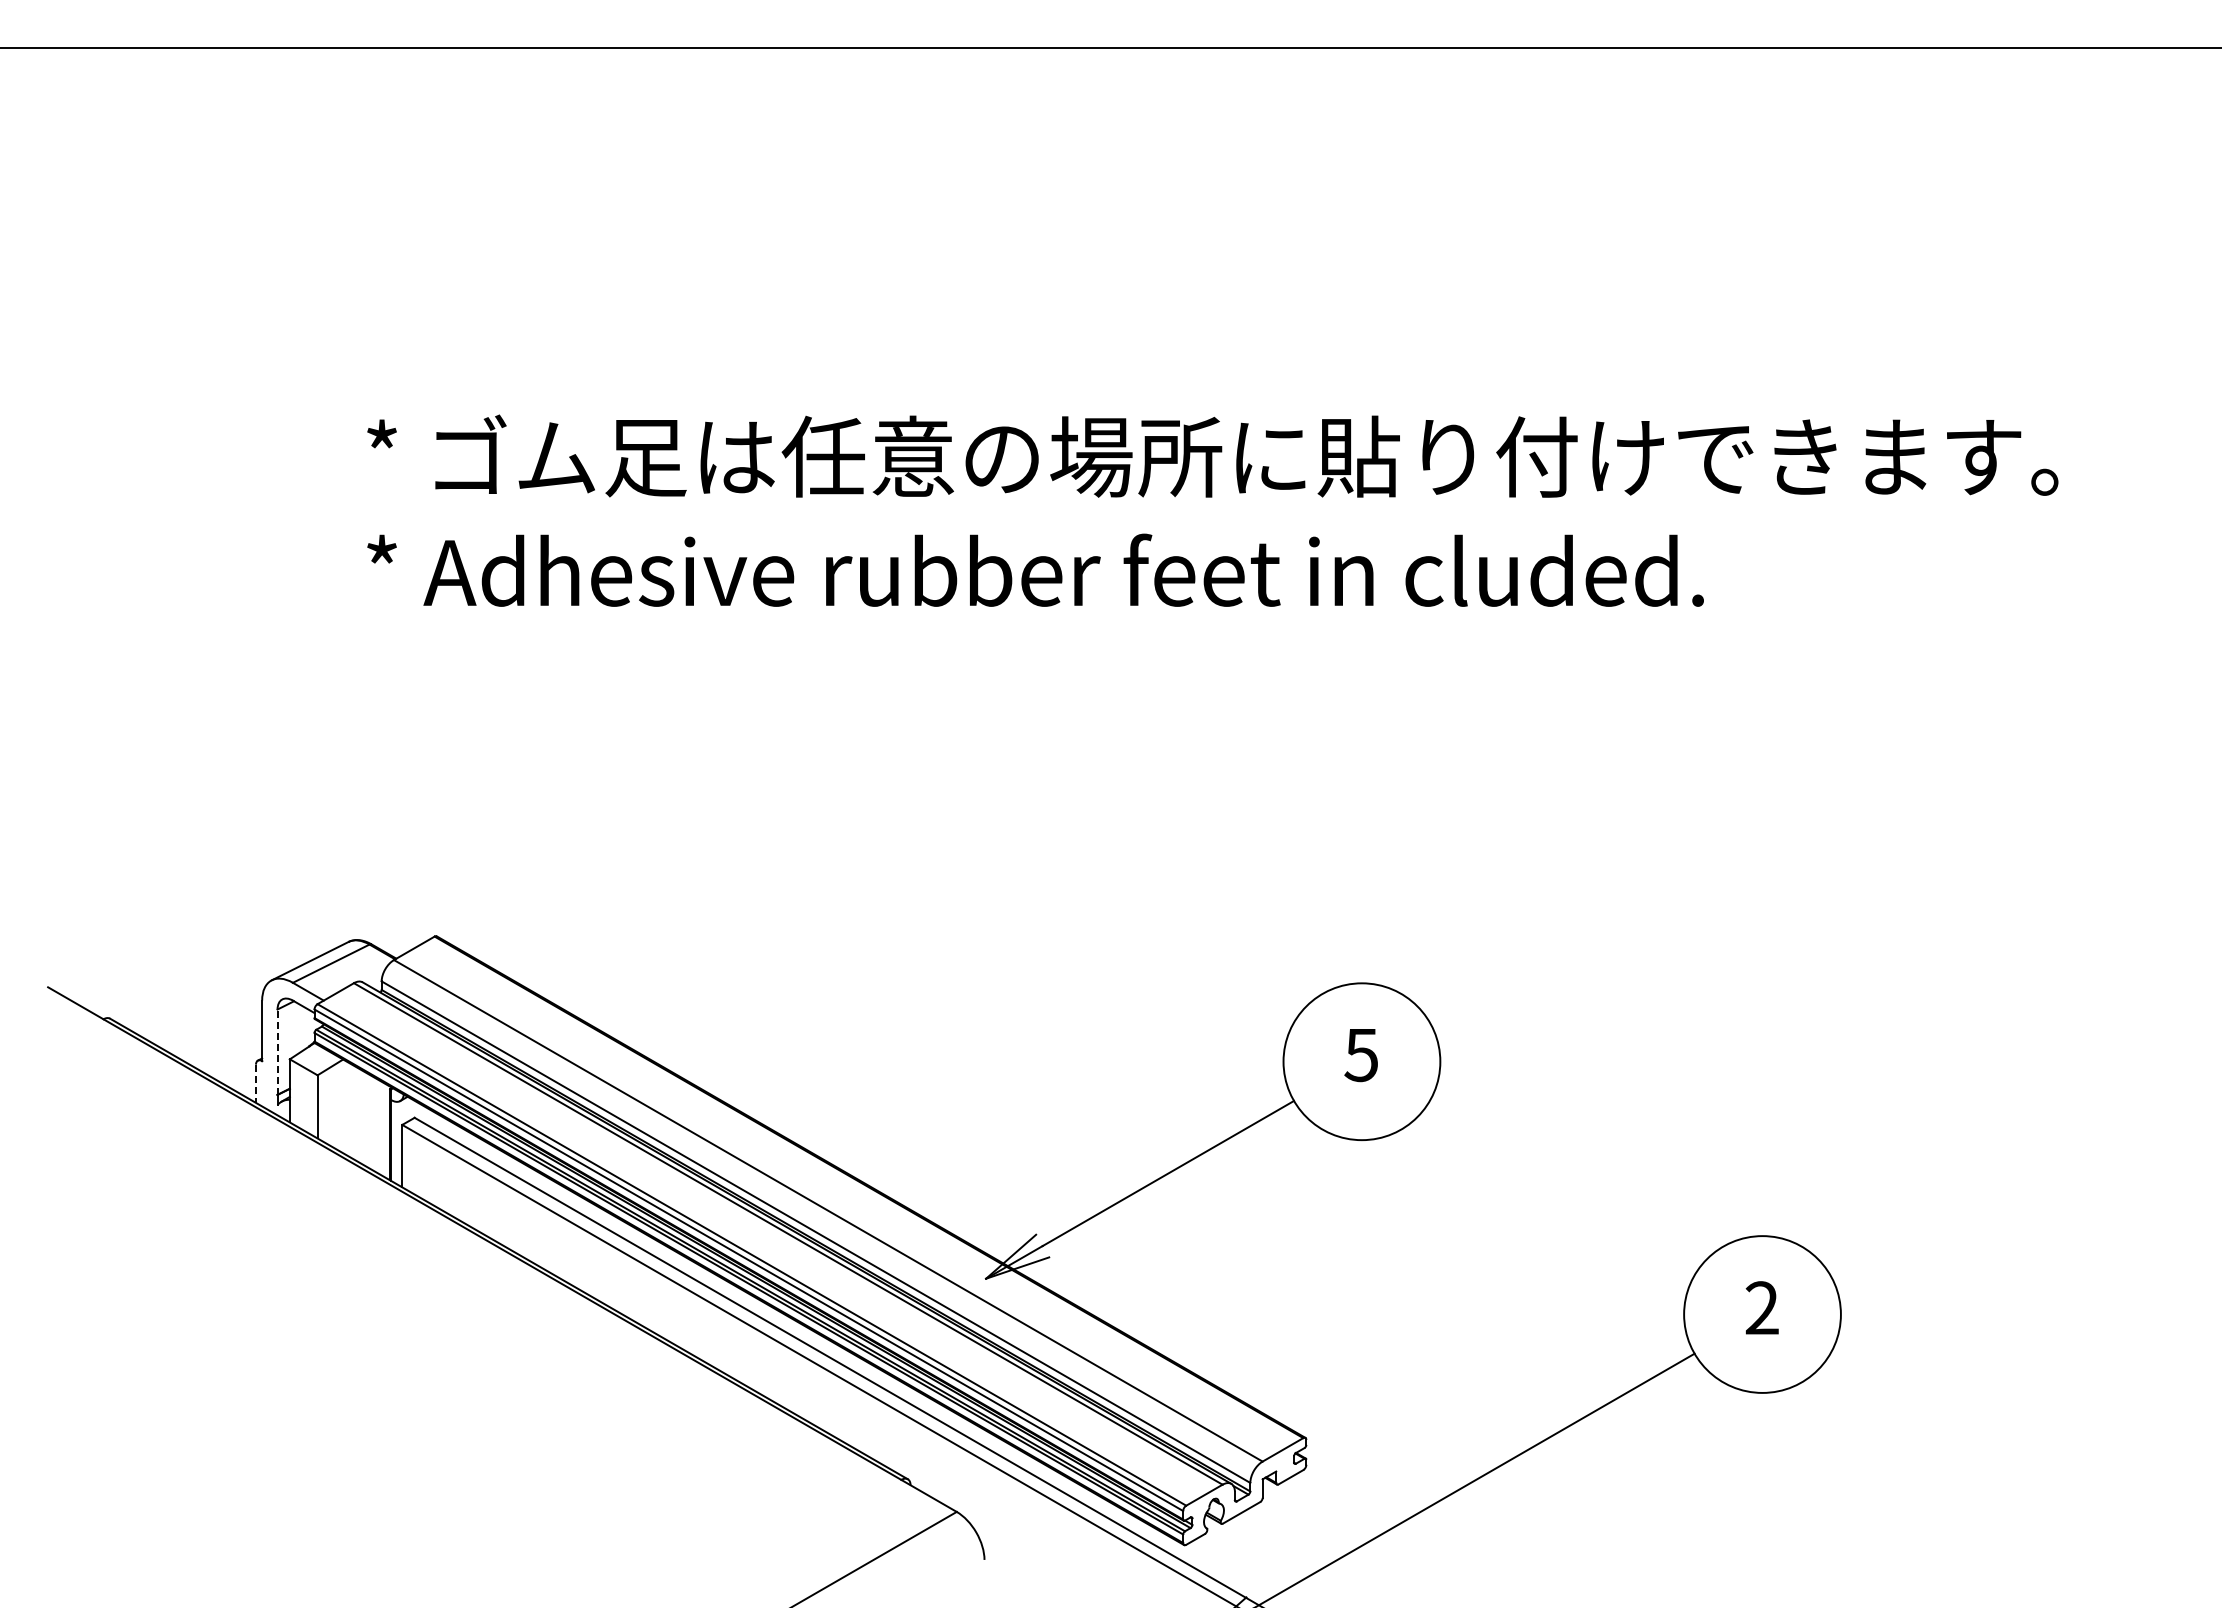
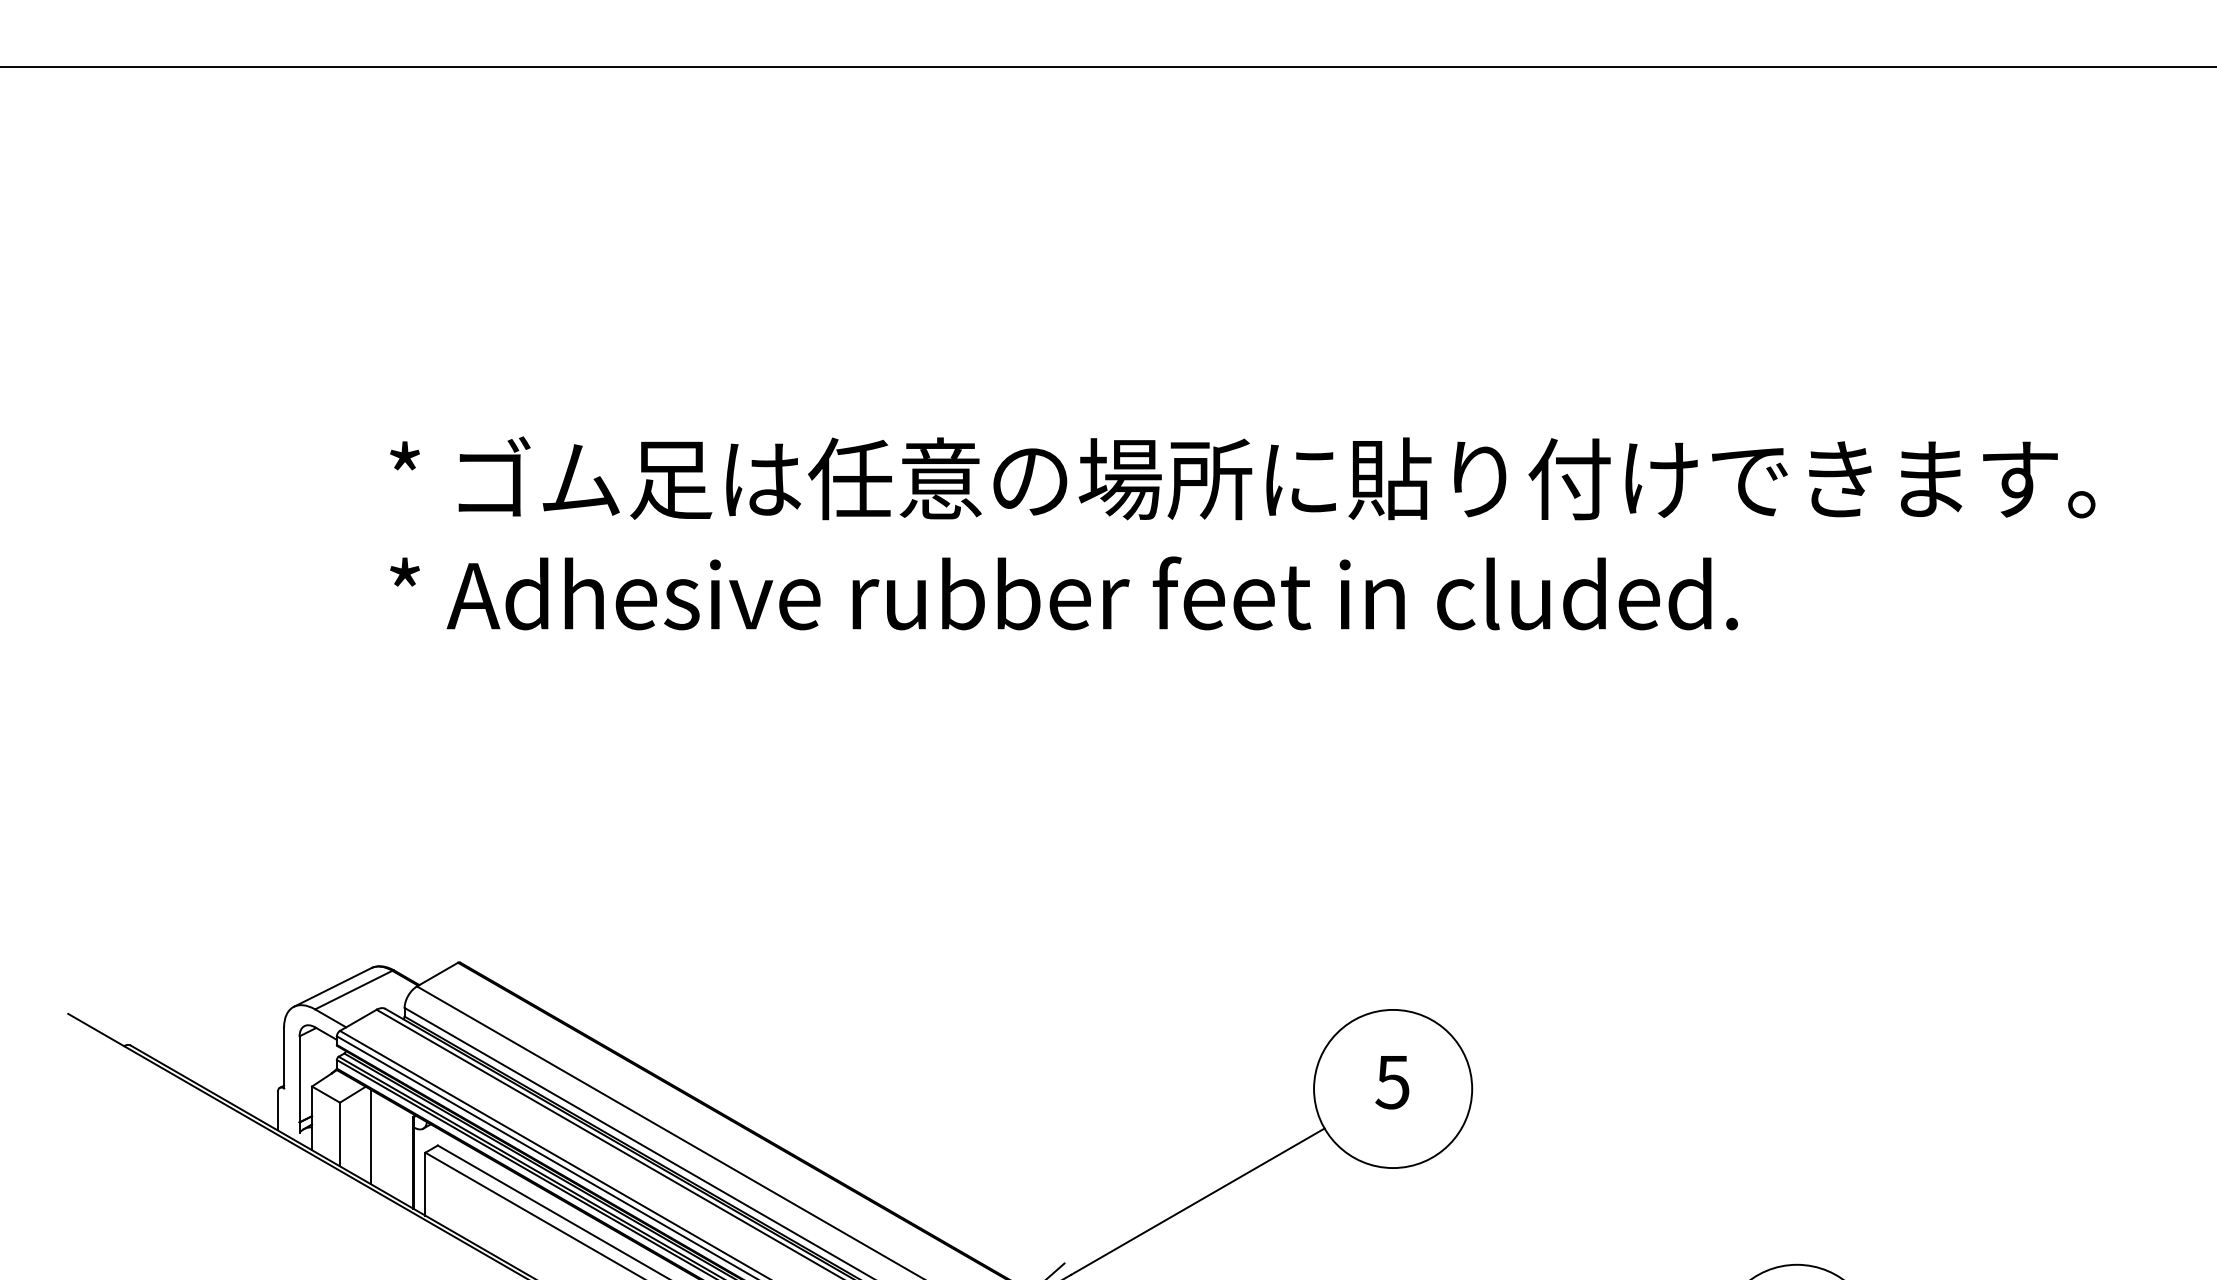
line: (277, 1052) -> (299, 1079), dashed -> solid
line: (256, 1084) -> (278, 1111), dashed -> solid
line: (348, 1109) -> (371, 1137), added

